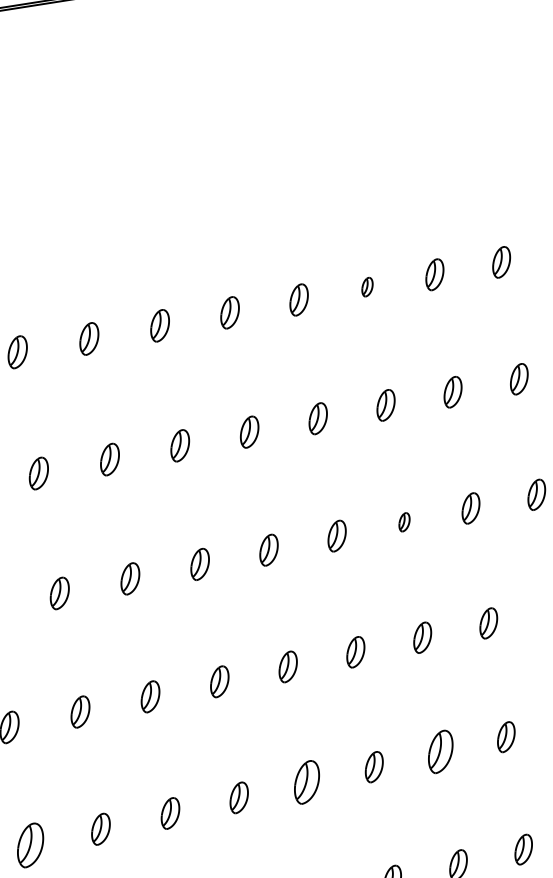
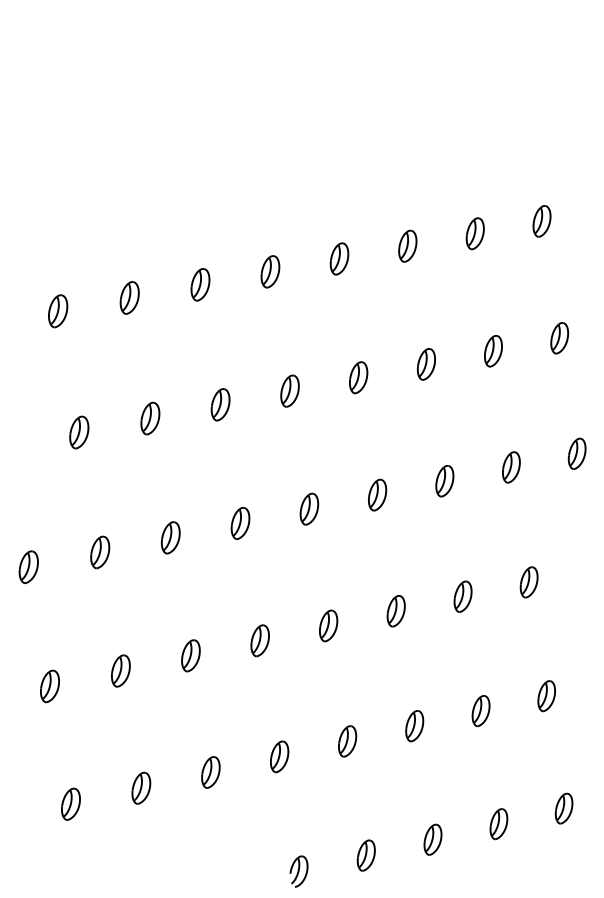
part: (367, 286) -> (407, 245), size x1.67
part: (404, 522) -> (444, 481), size x1.67
part: (440, 752) -> (480, 711), size x0.71
part: (307, 782) -> (347, 741), size x0.71
part: (30, 844) -> (70, 803), size x0.71

